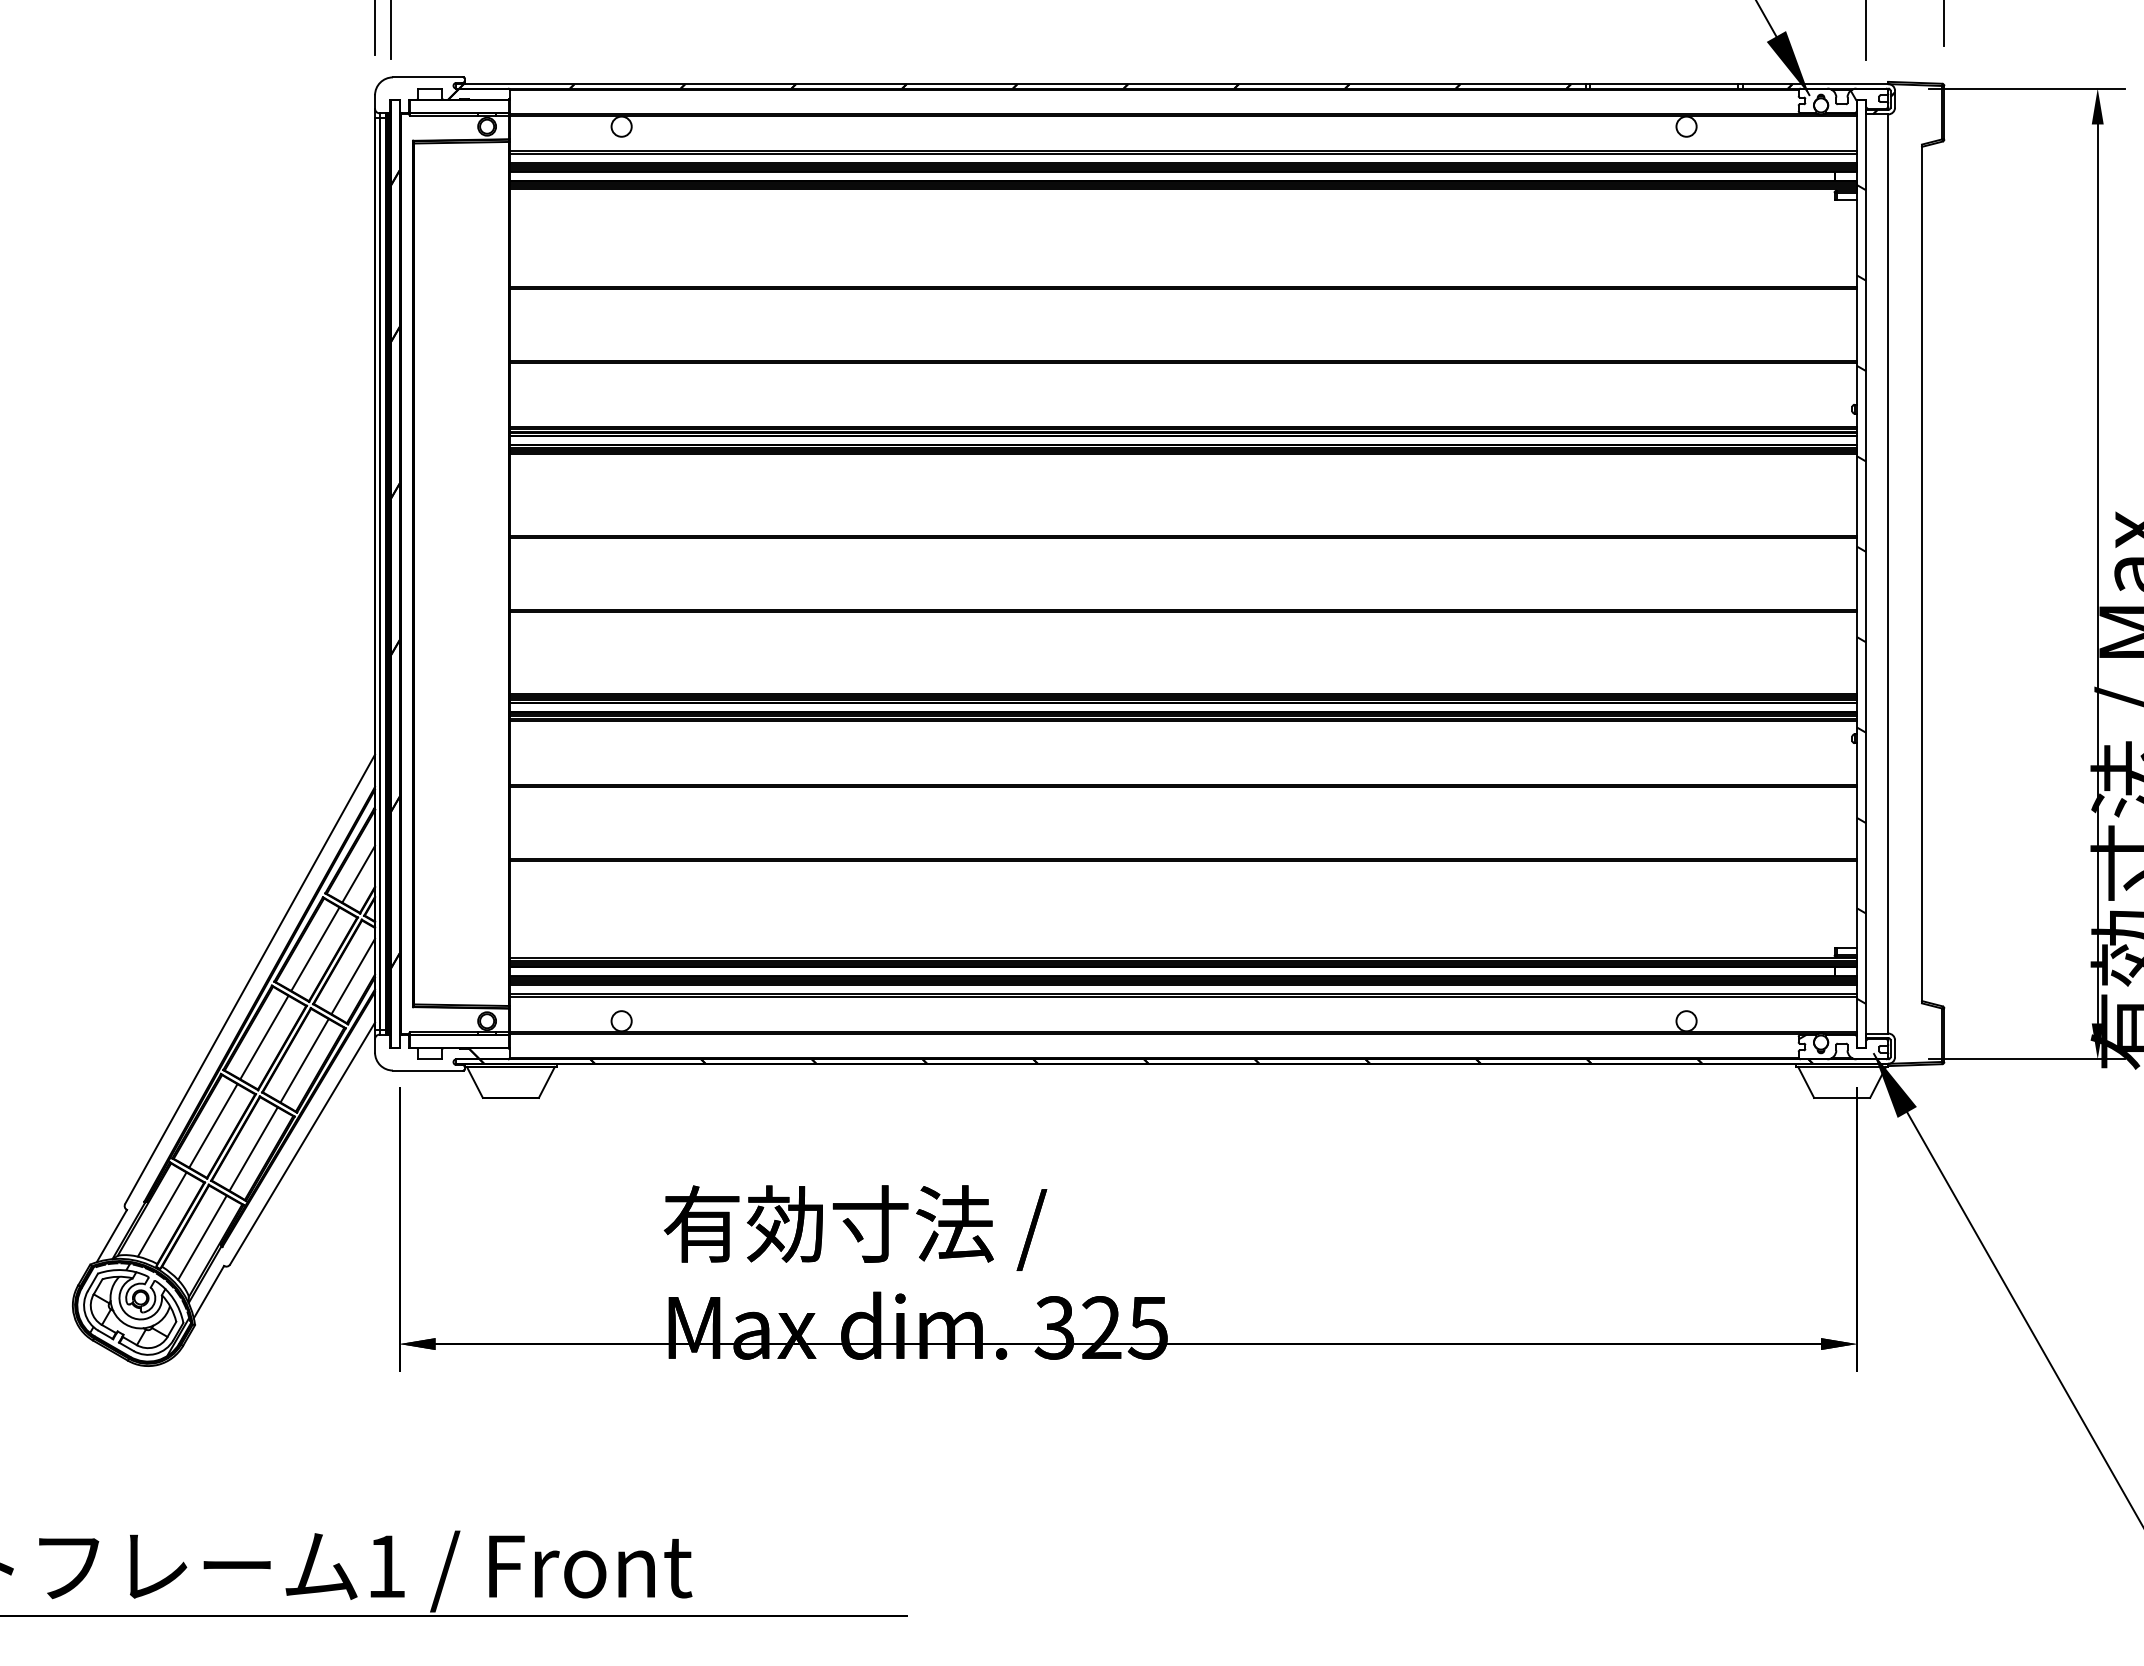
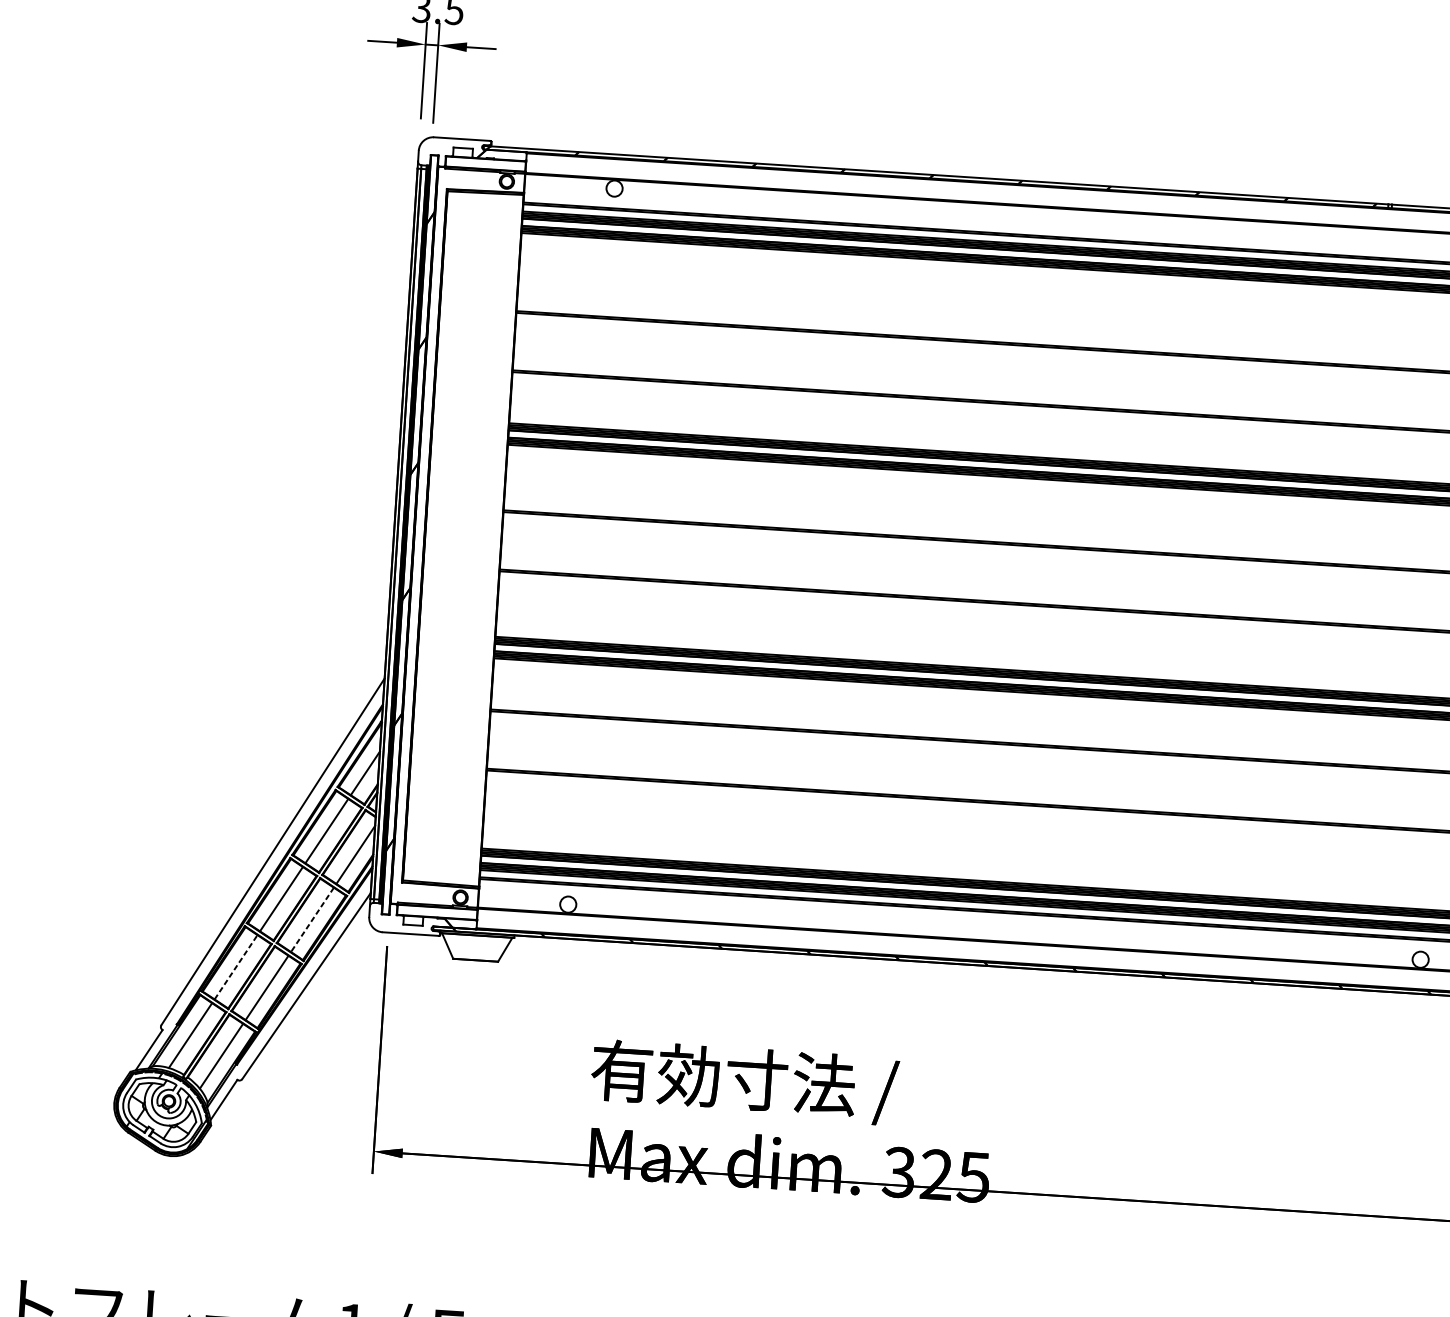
line: (304, 1061) -> (312, 920), solid -> dashed
line: (213, 1125) -> (236, 966), solid -> dashed

